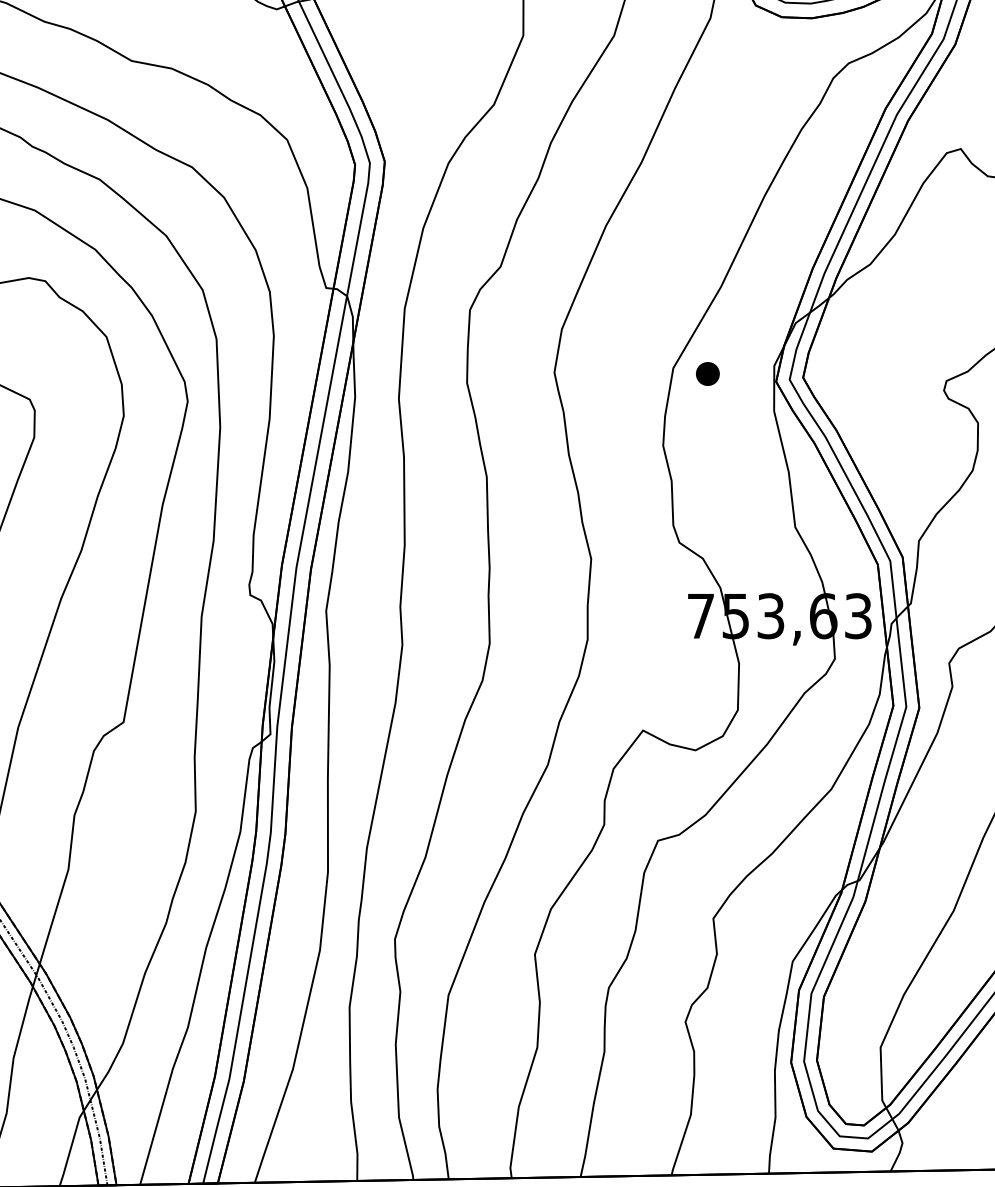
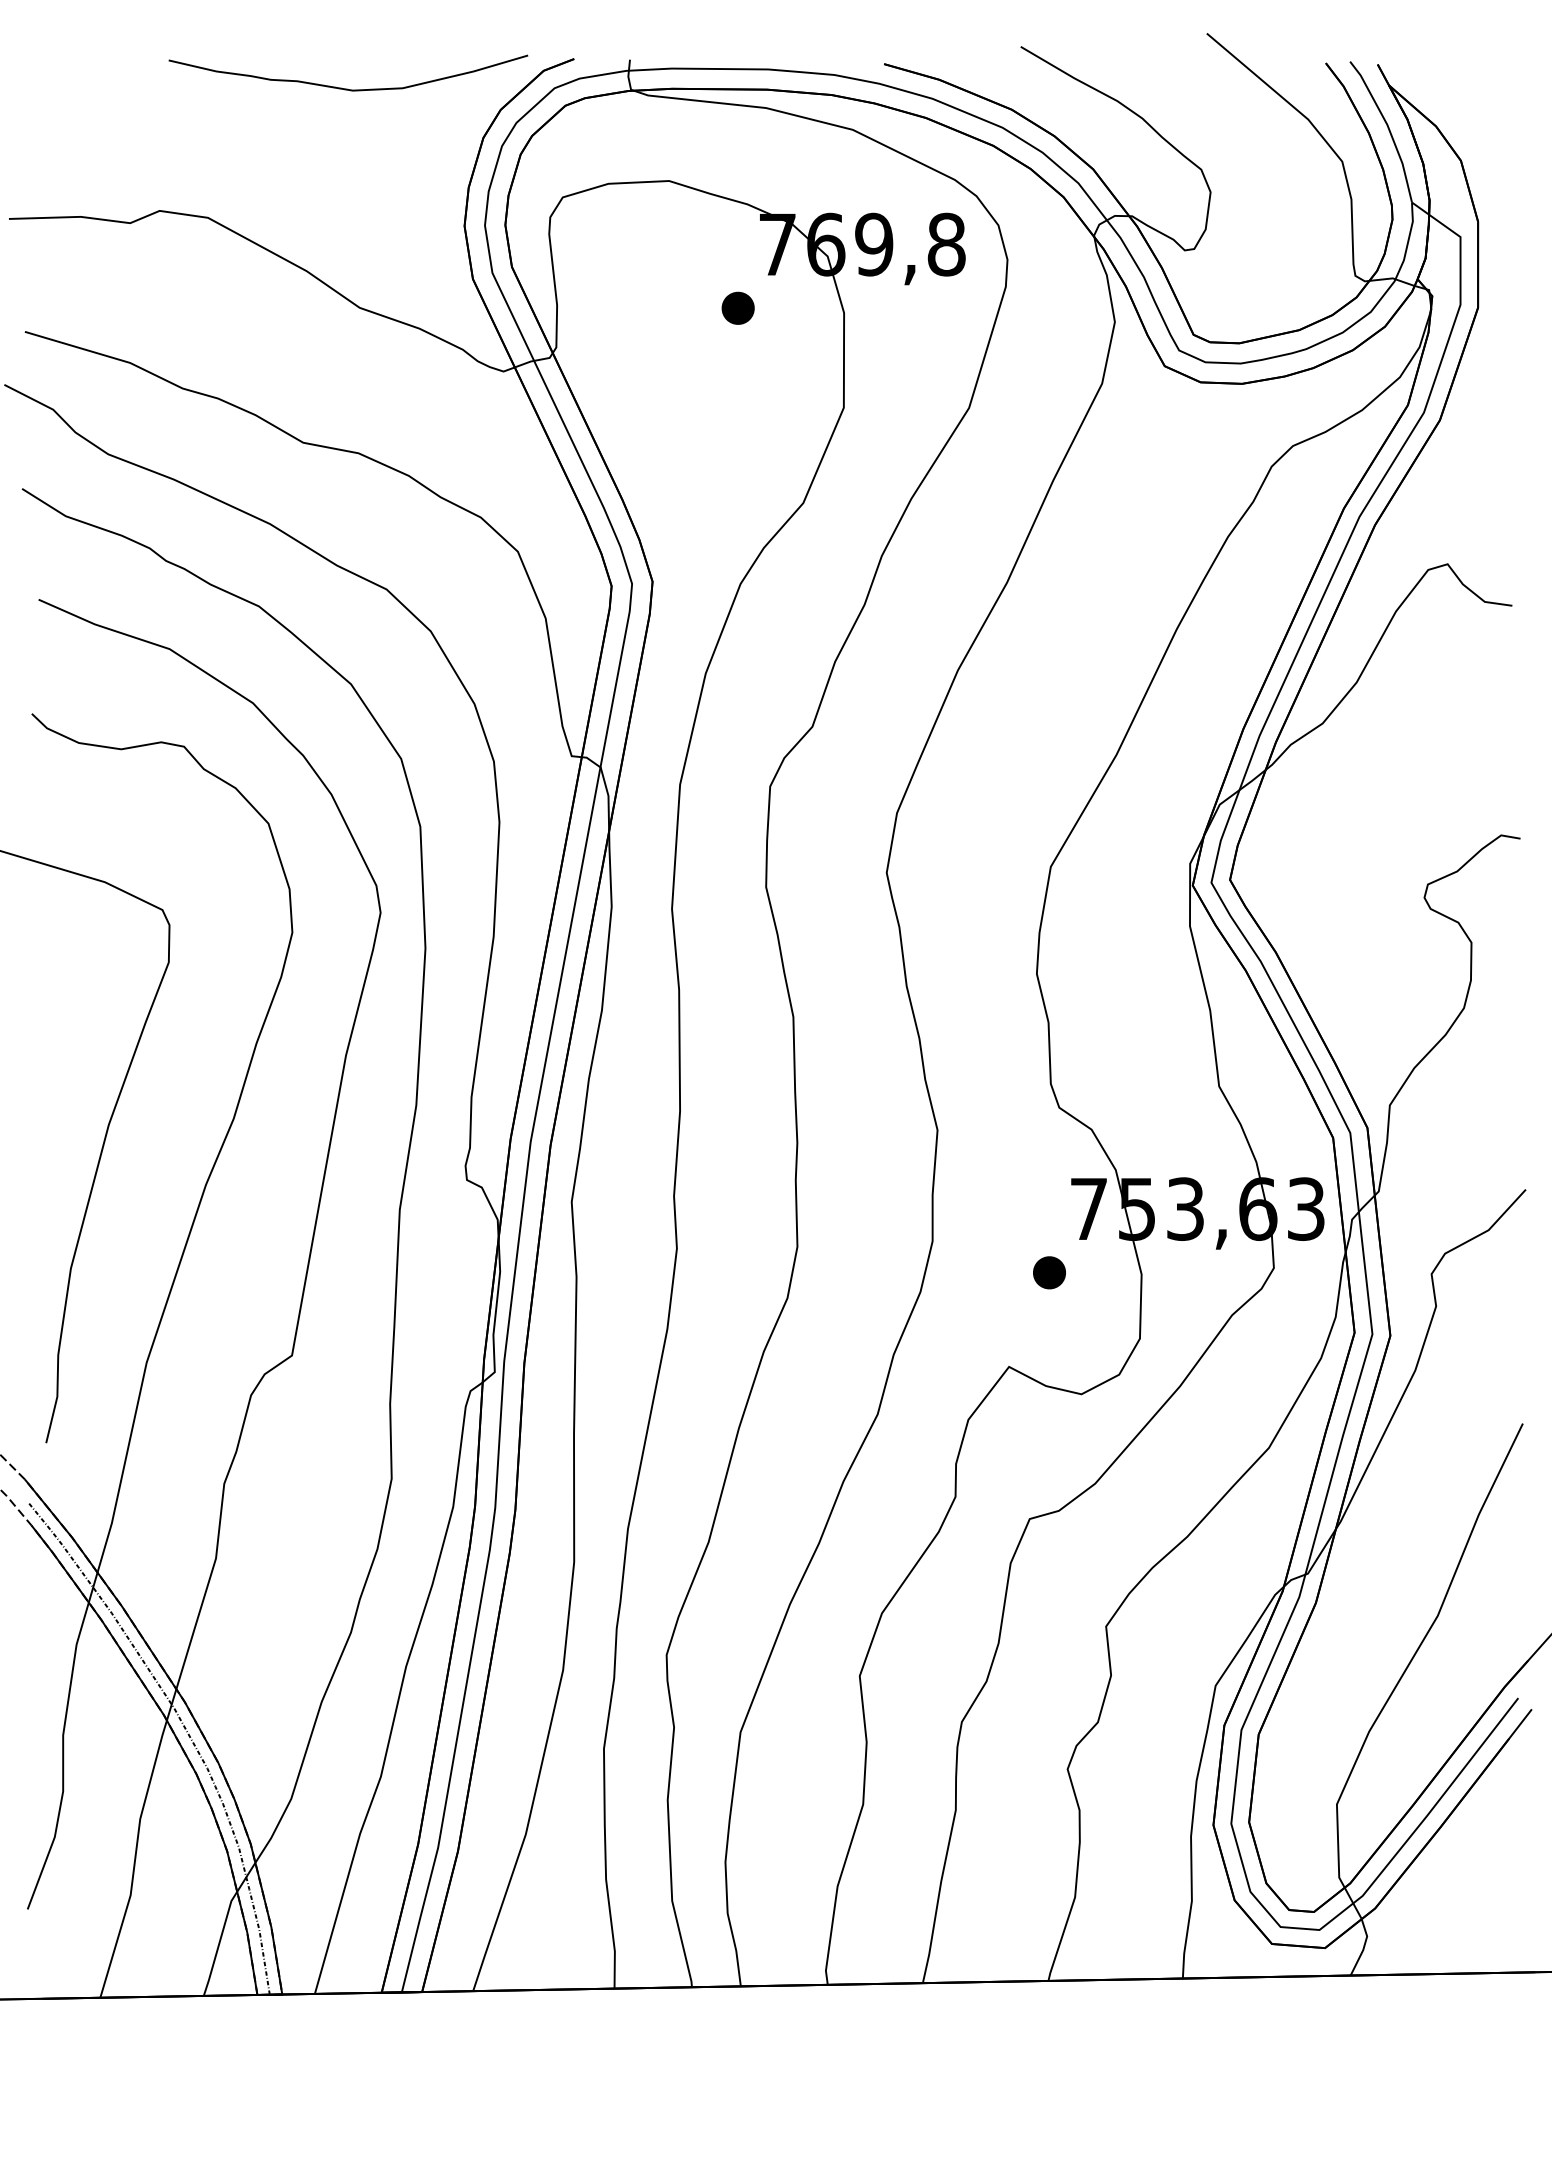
part: (707, 373) -> (1049, 1272), moved

